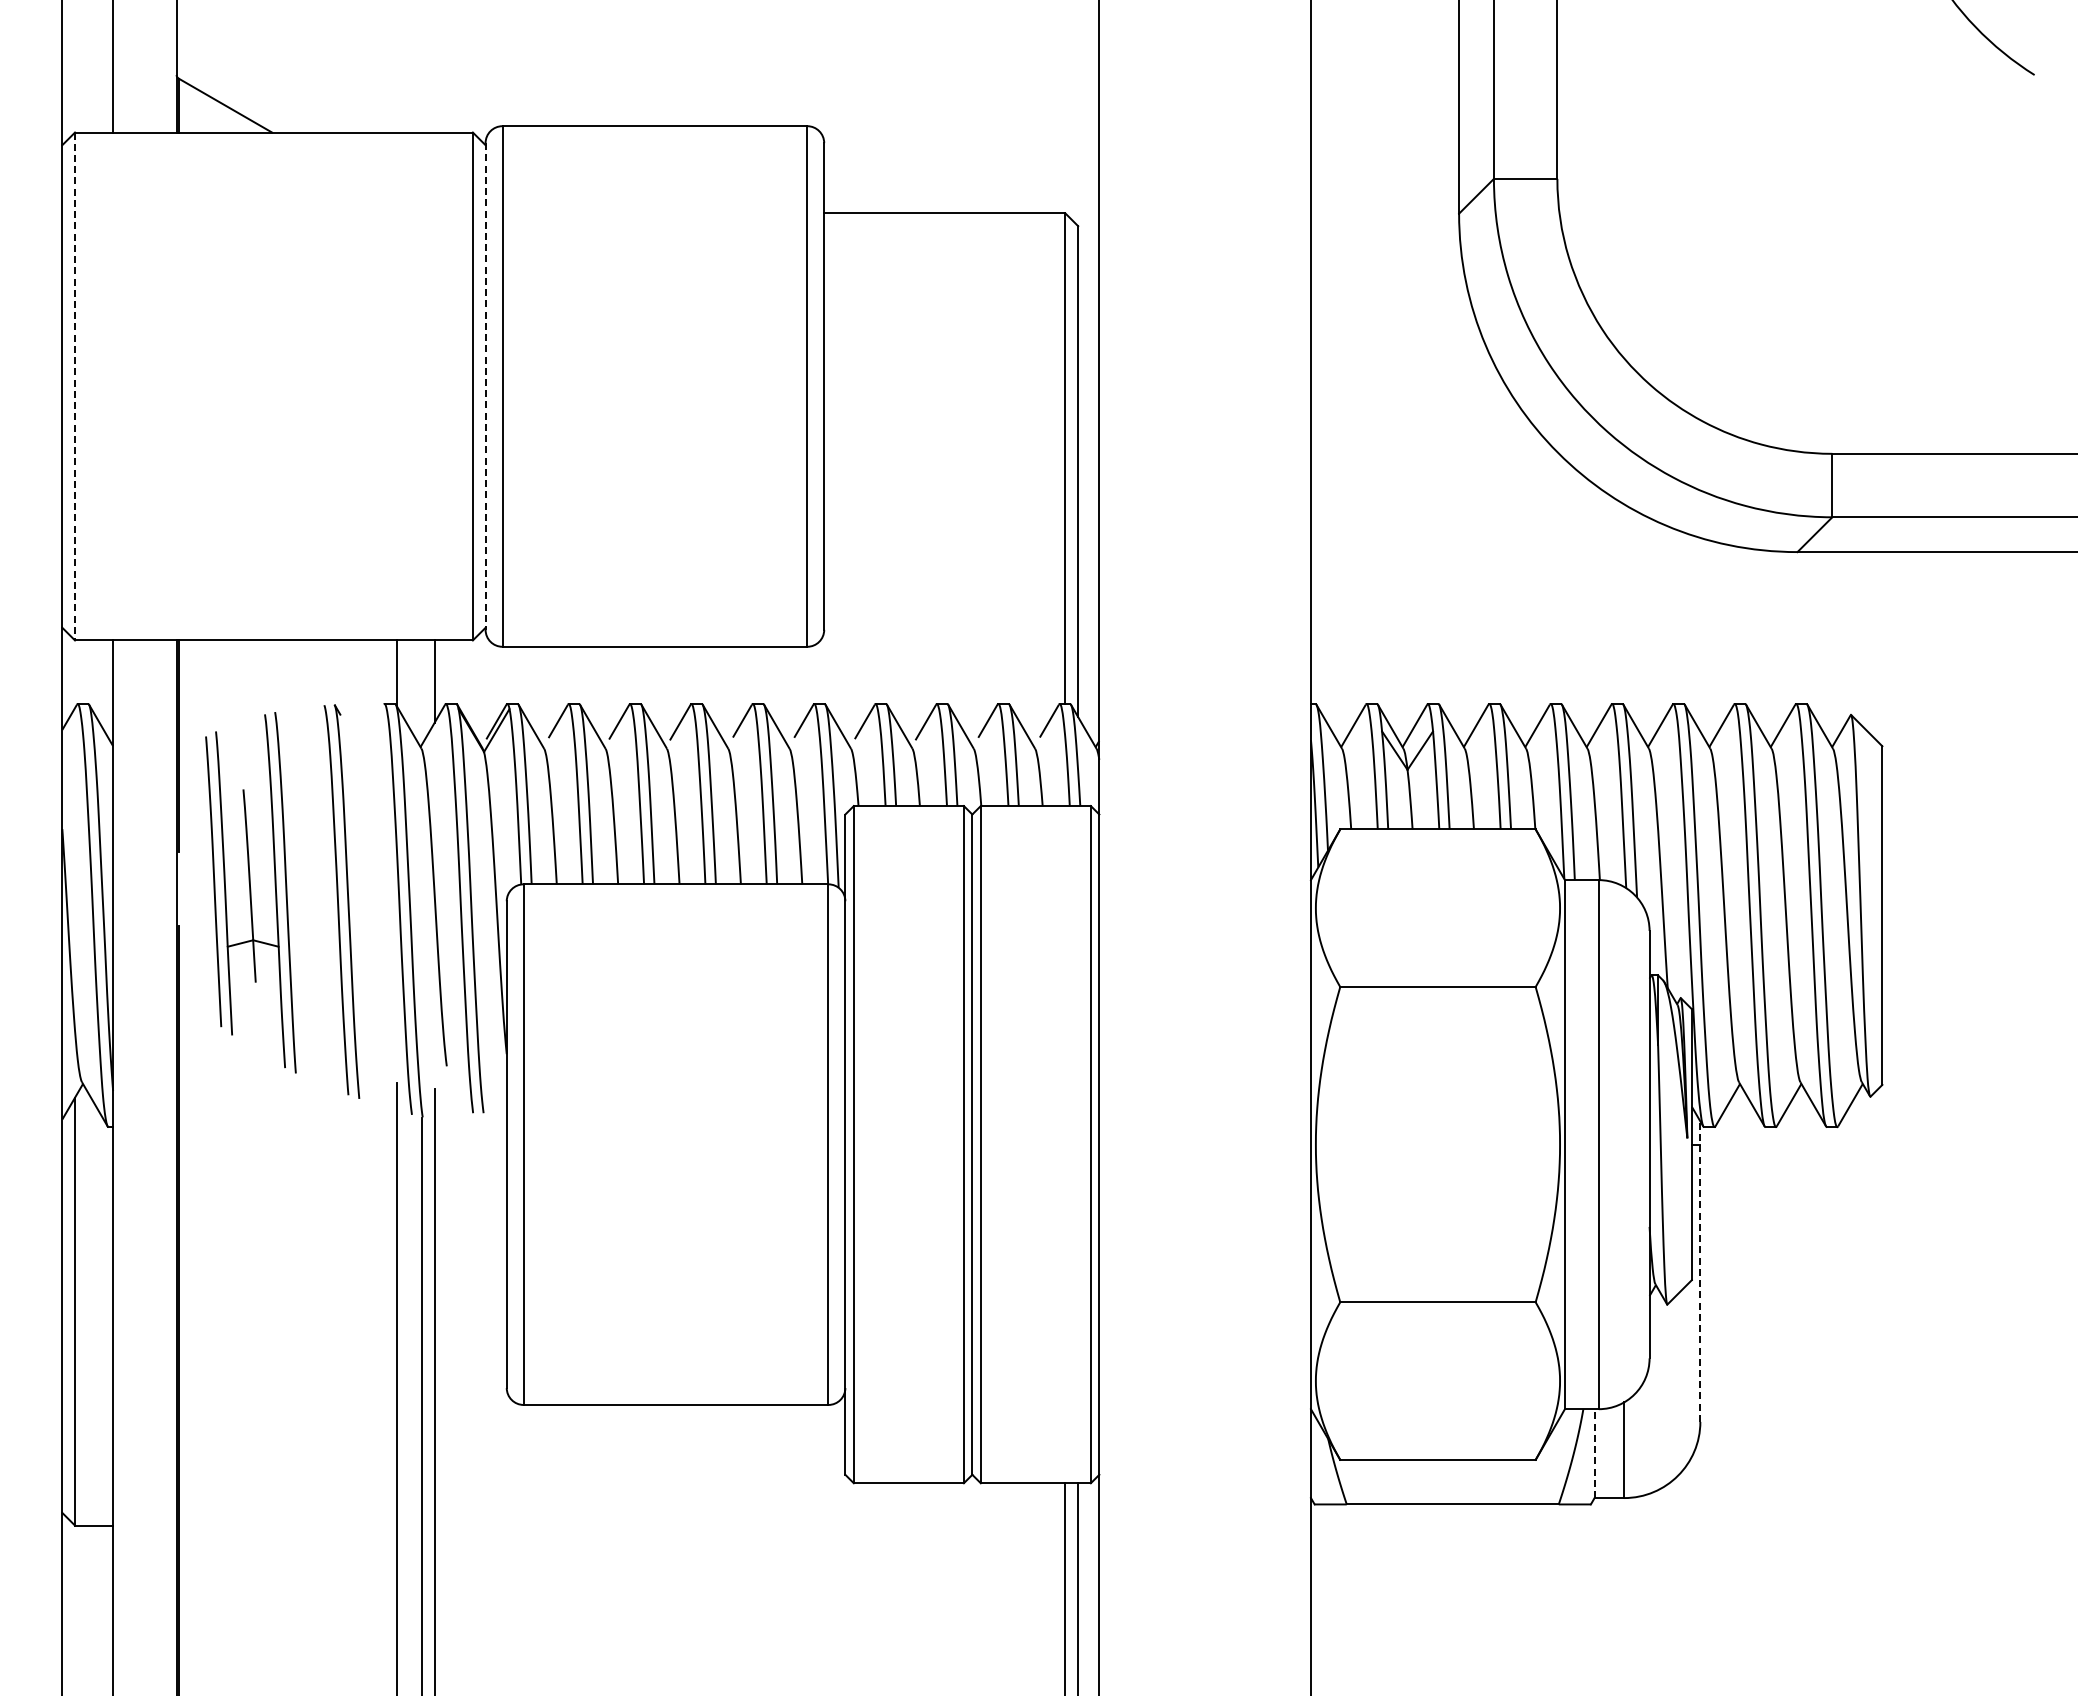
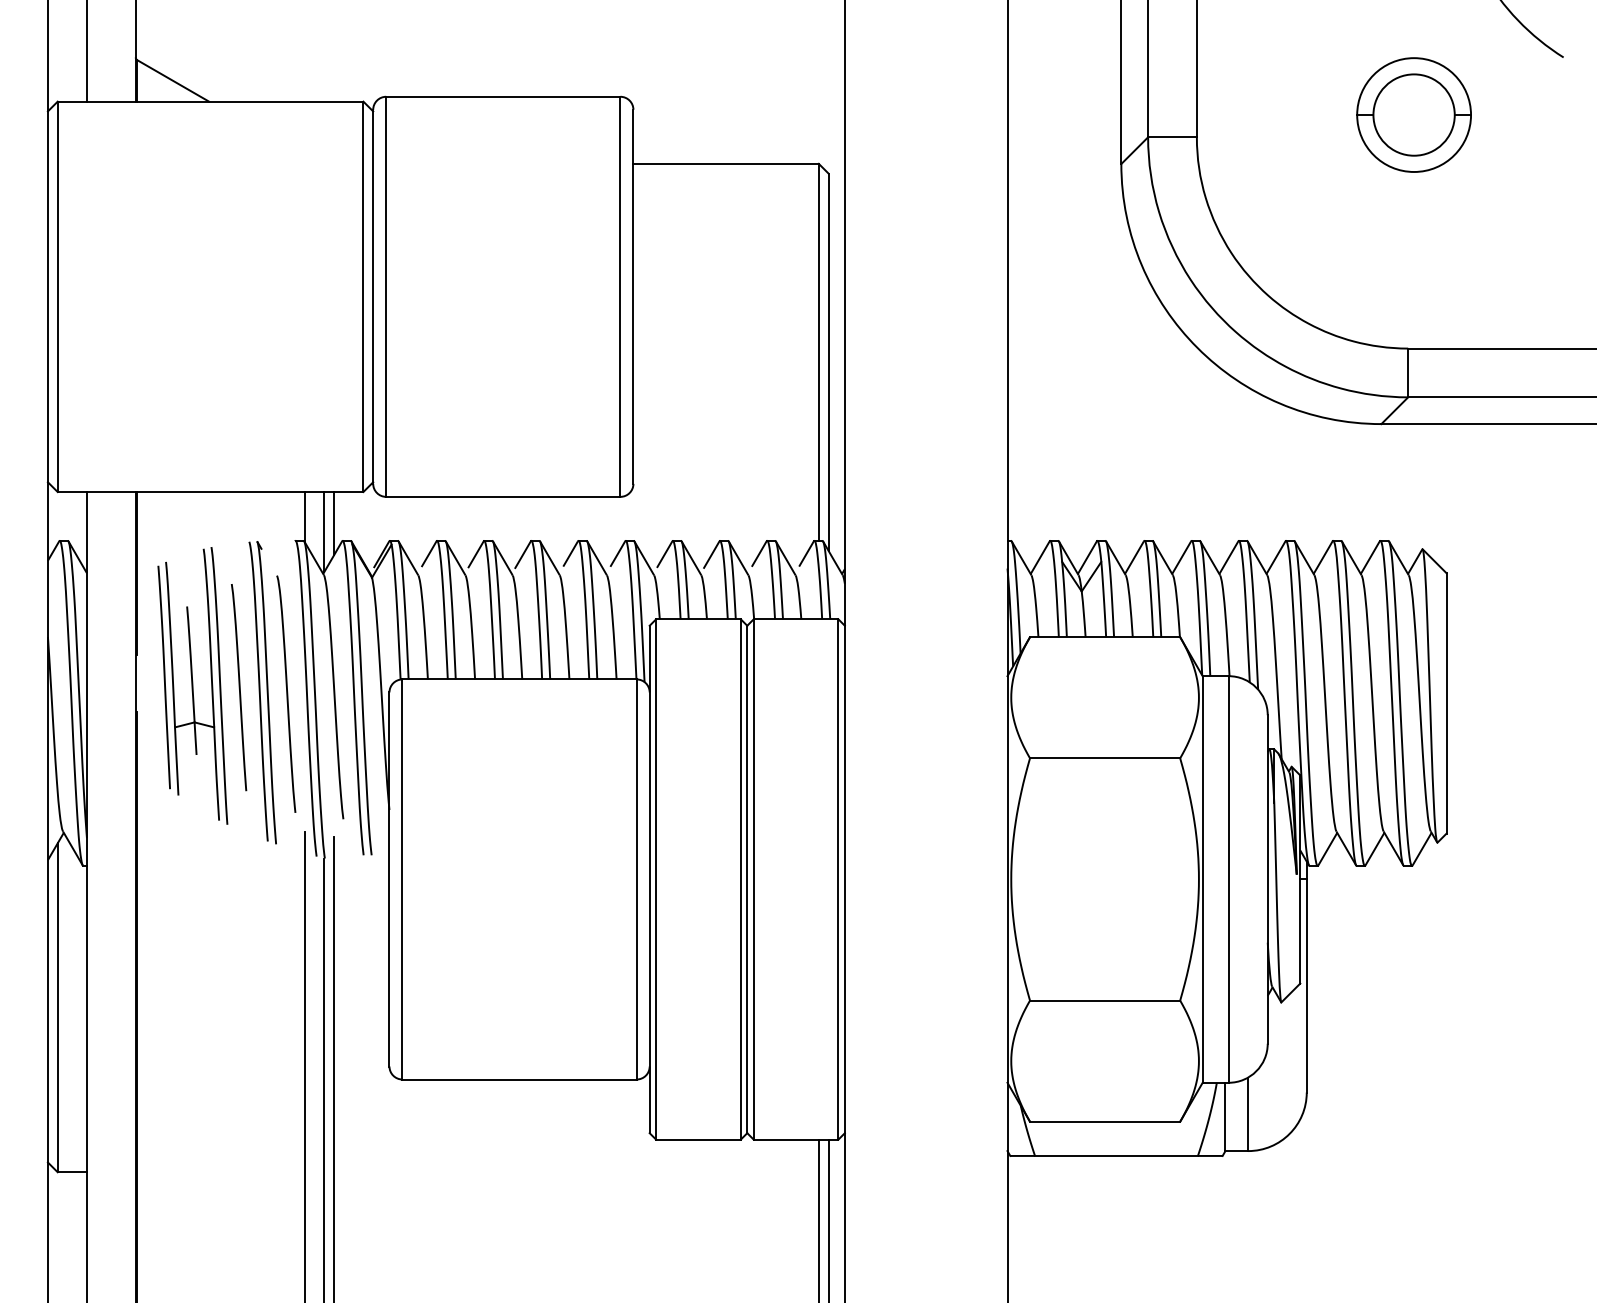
part: (1839, 149) -> (1413, 114), added
line: (75, 386) -> (58, 296), dashed -> solid
line: (485, 387) -> (373, 297), dashed -> solid
line: (422, 692) -> (324, 531), added
curve: (311, 894) -> (239, 687), added
curve: (372, 903) -> (286, 694), added
line: (1700, 1271) -> (1306, 976), dashed -> solid
line: (1594, 1453) -> (1225, 1116), dashed -> solid

